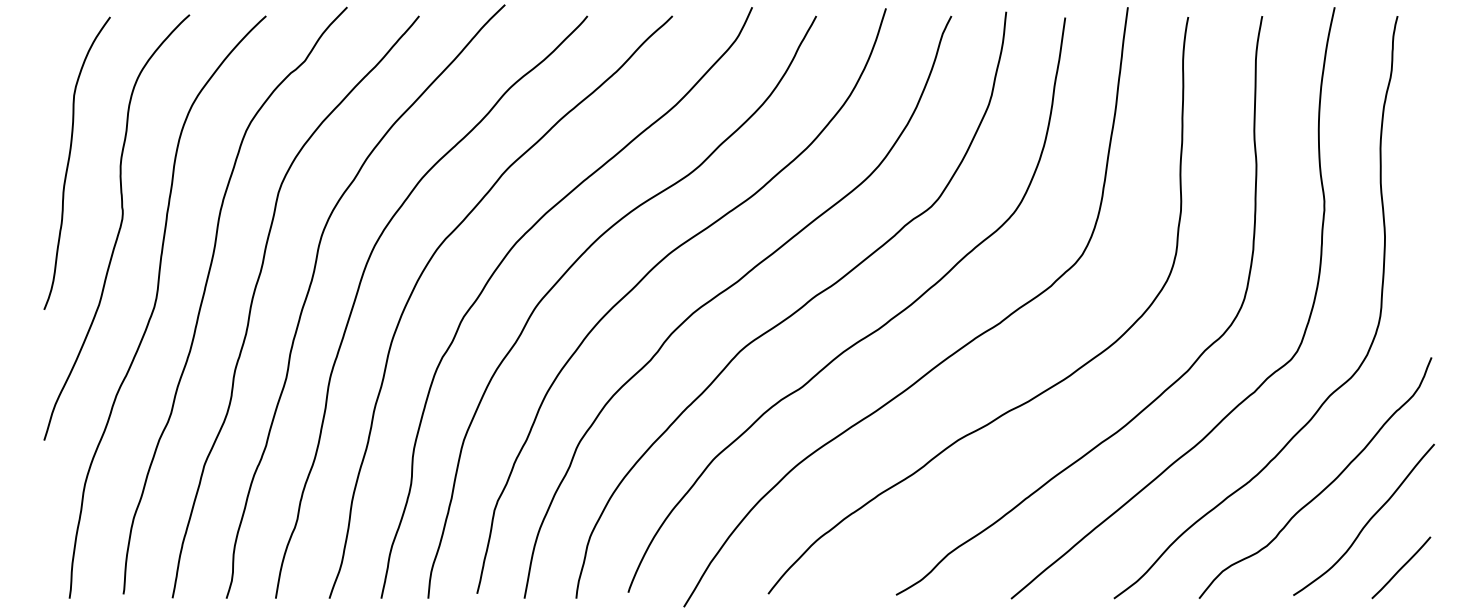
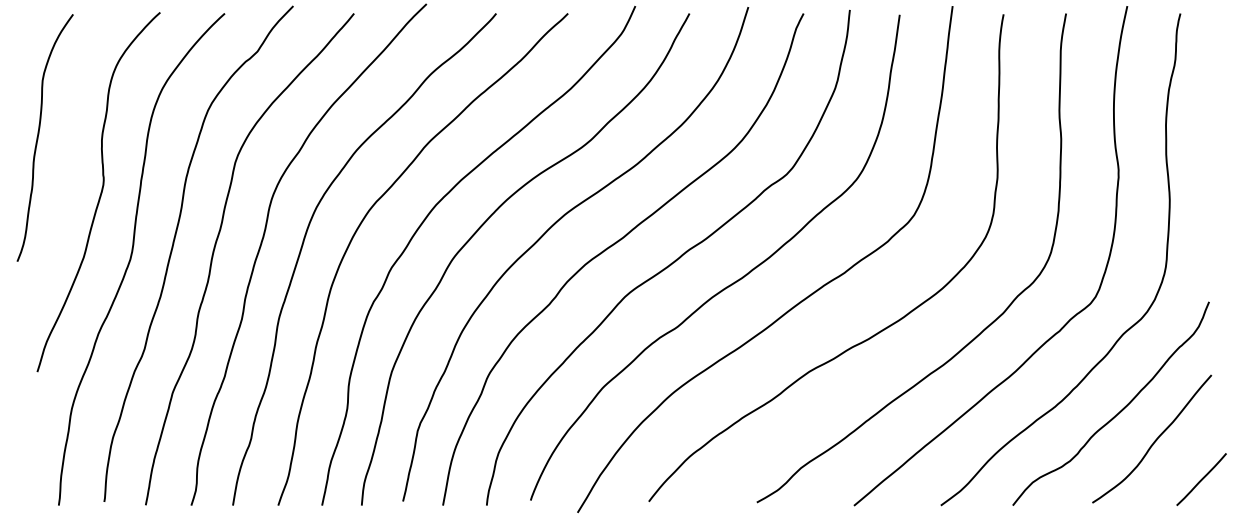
curve: (70, 159) -> (39, 134), moved
line: (1401, 567) -> (1201, 479), moved

